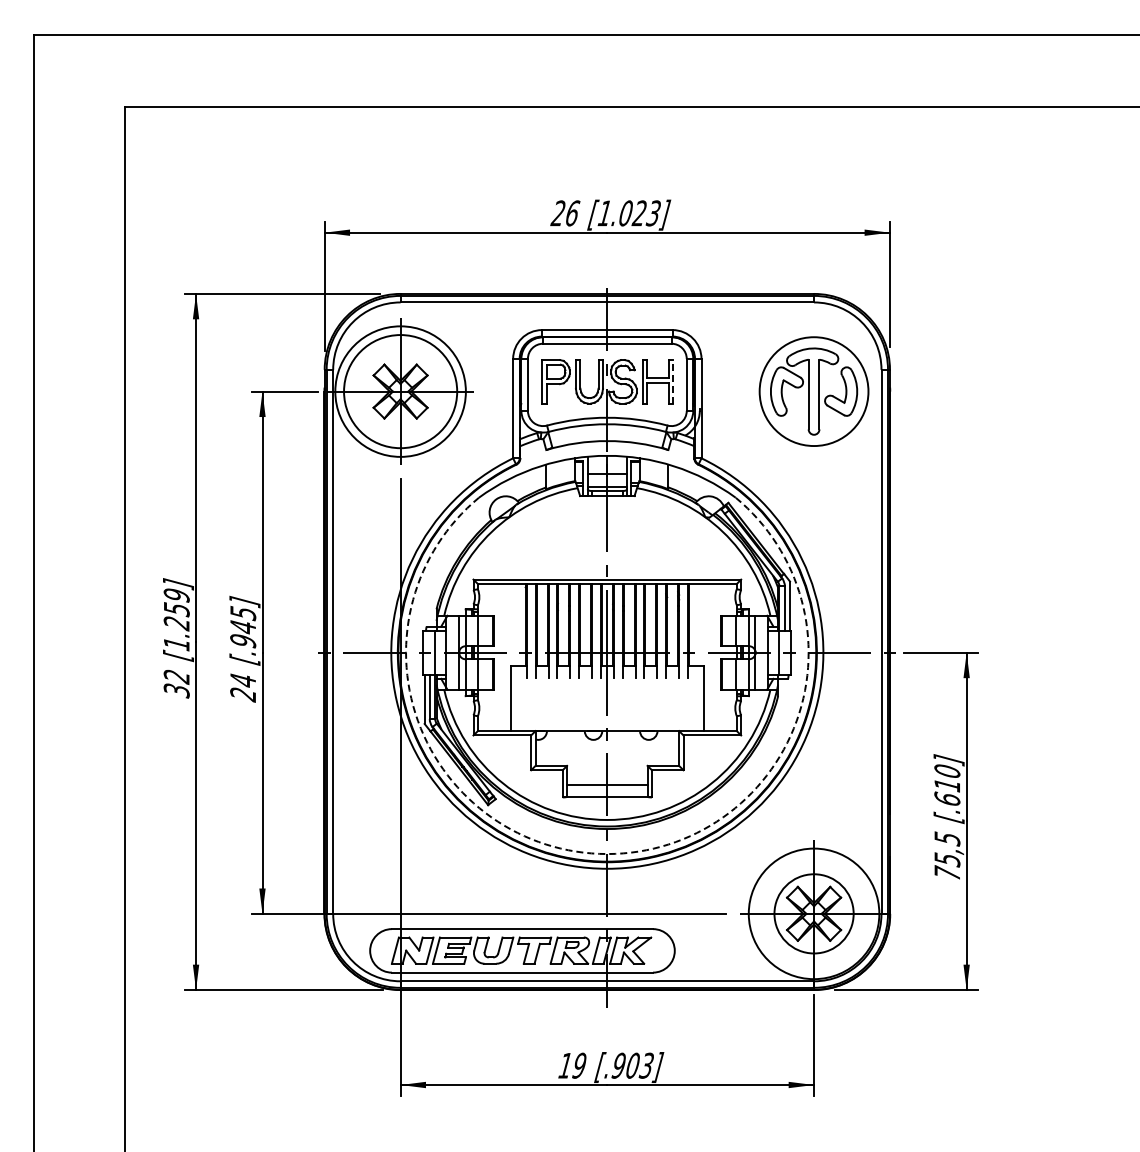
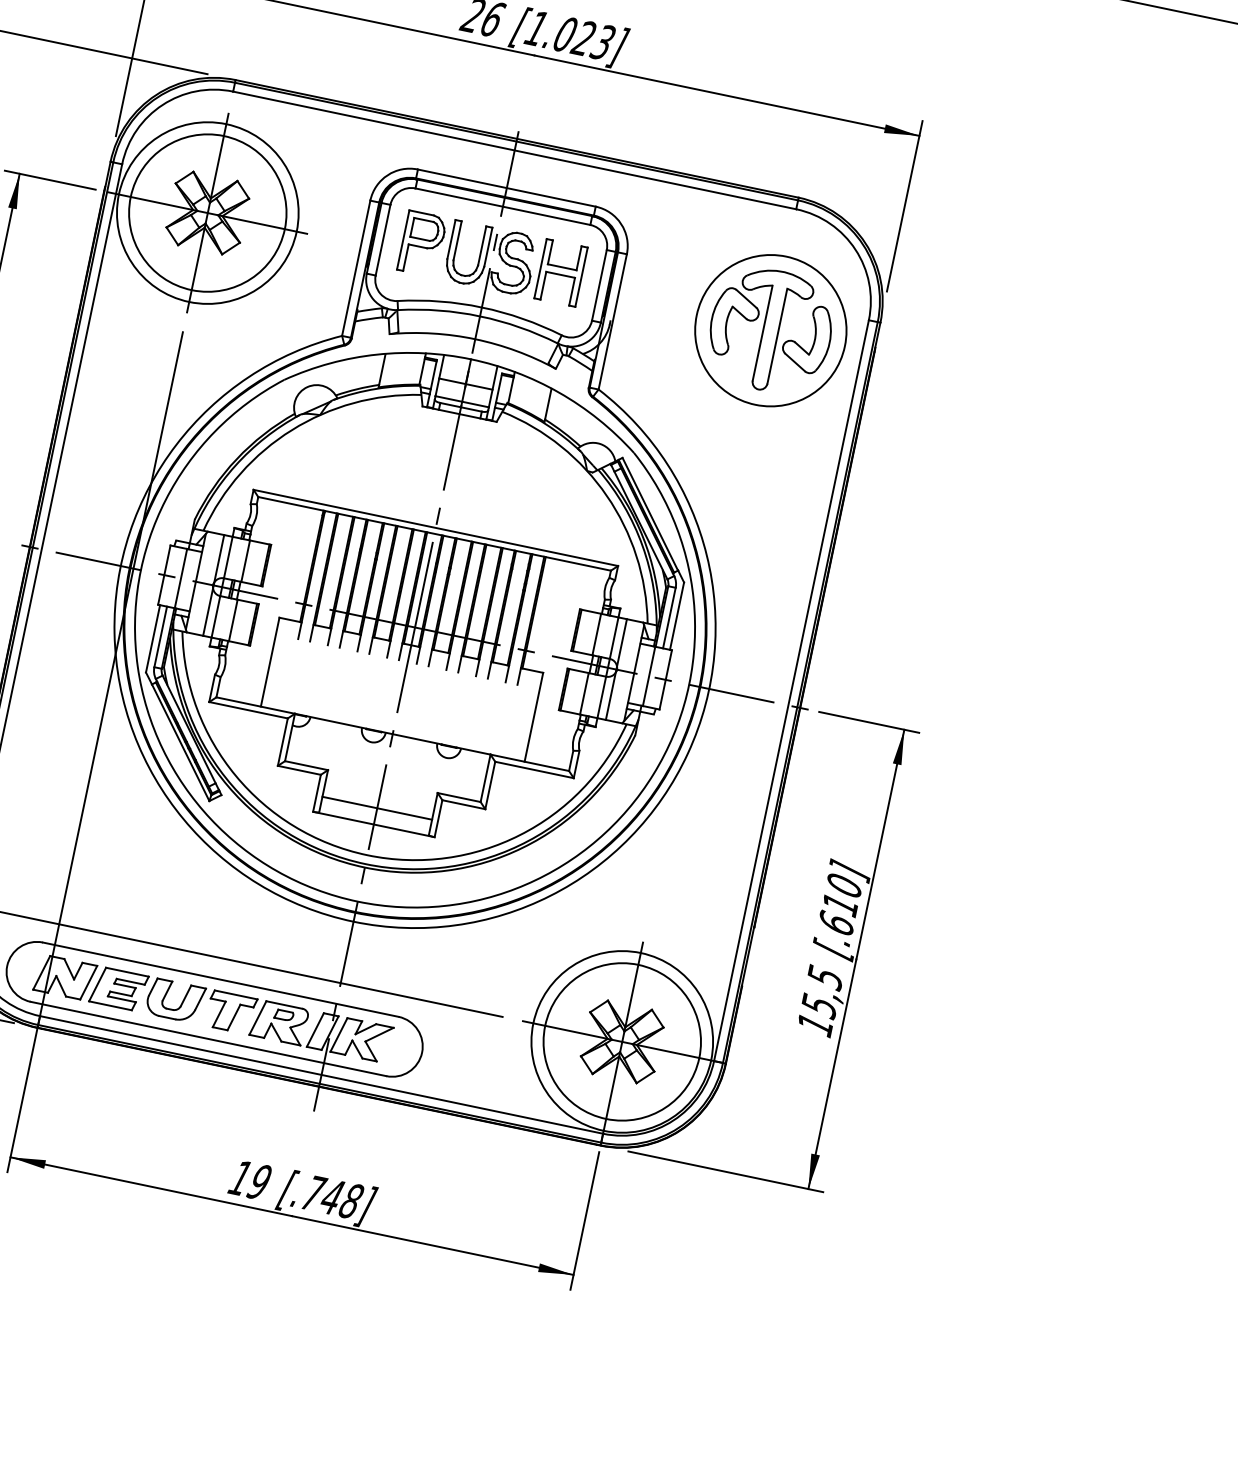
line: (673, 381) -> (582, 276), dashed -> solid
arc: (607, 854) -> (357, 902), dashed -> solid
text: (946, 872) -> (814, 1023), 75,5 -> 15,5
circle: (813, 913) -> (621, 1041), size x1.43
text: (632, 1065) -> (331, 1196), [.903] -> [.748]

